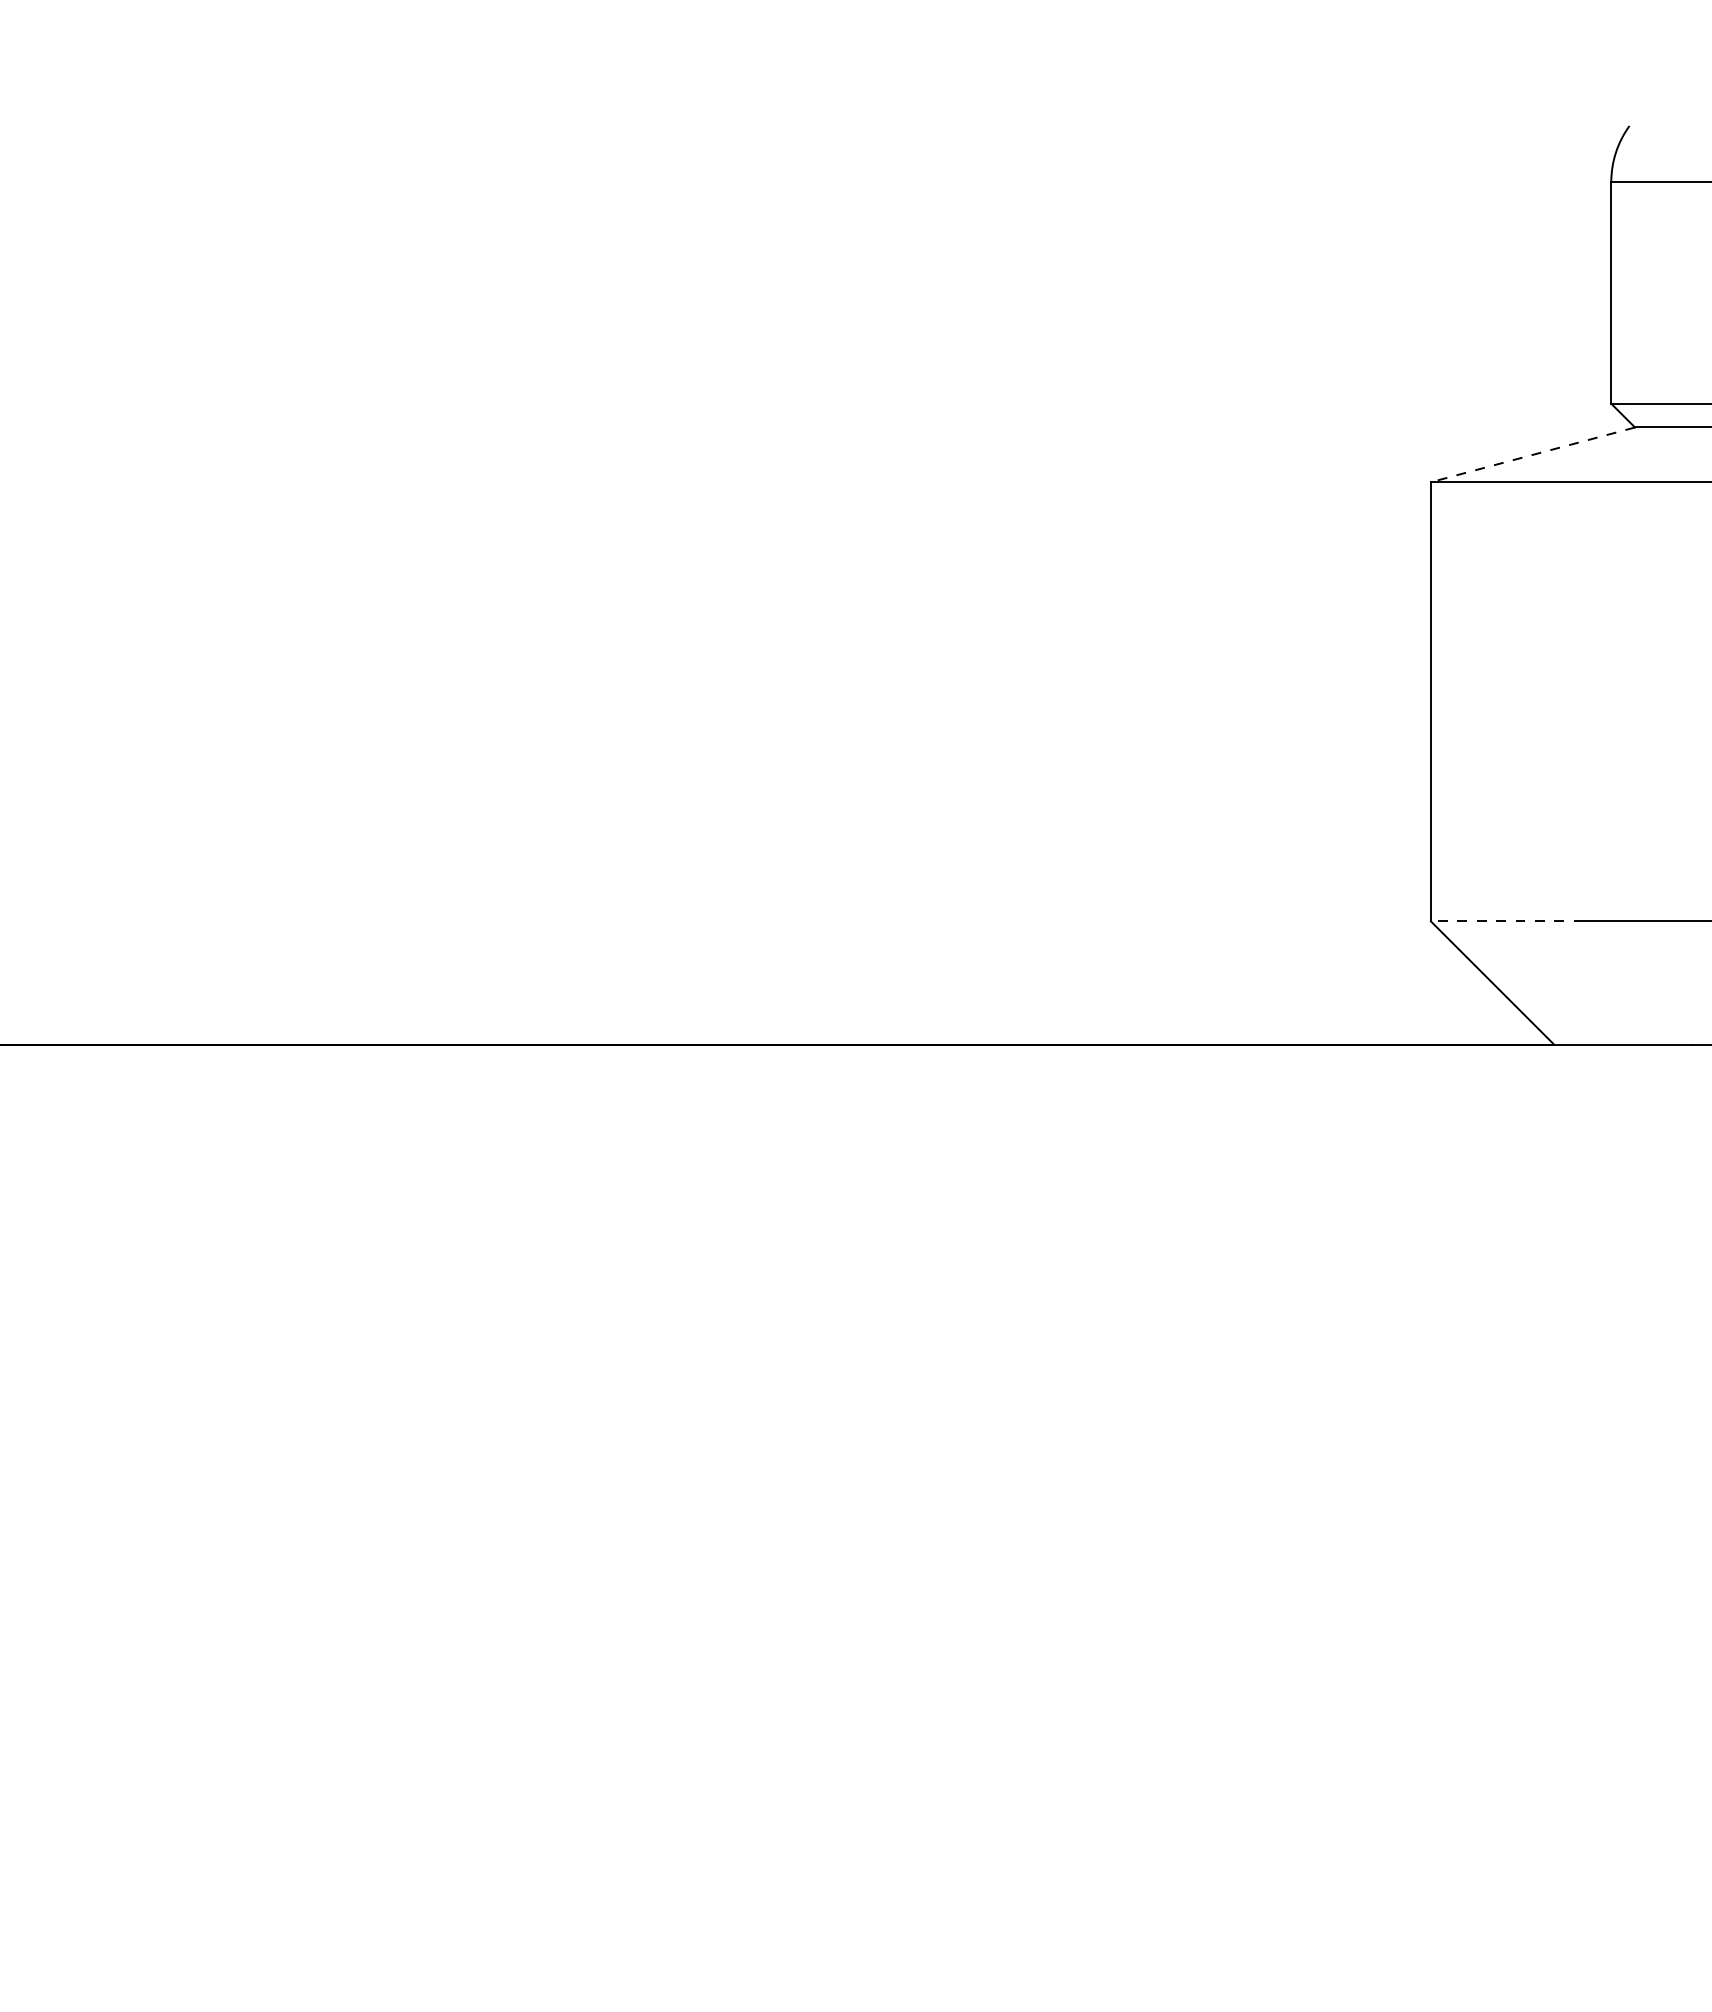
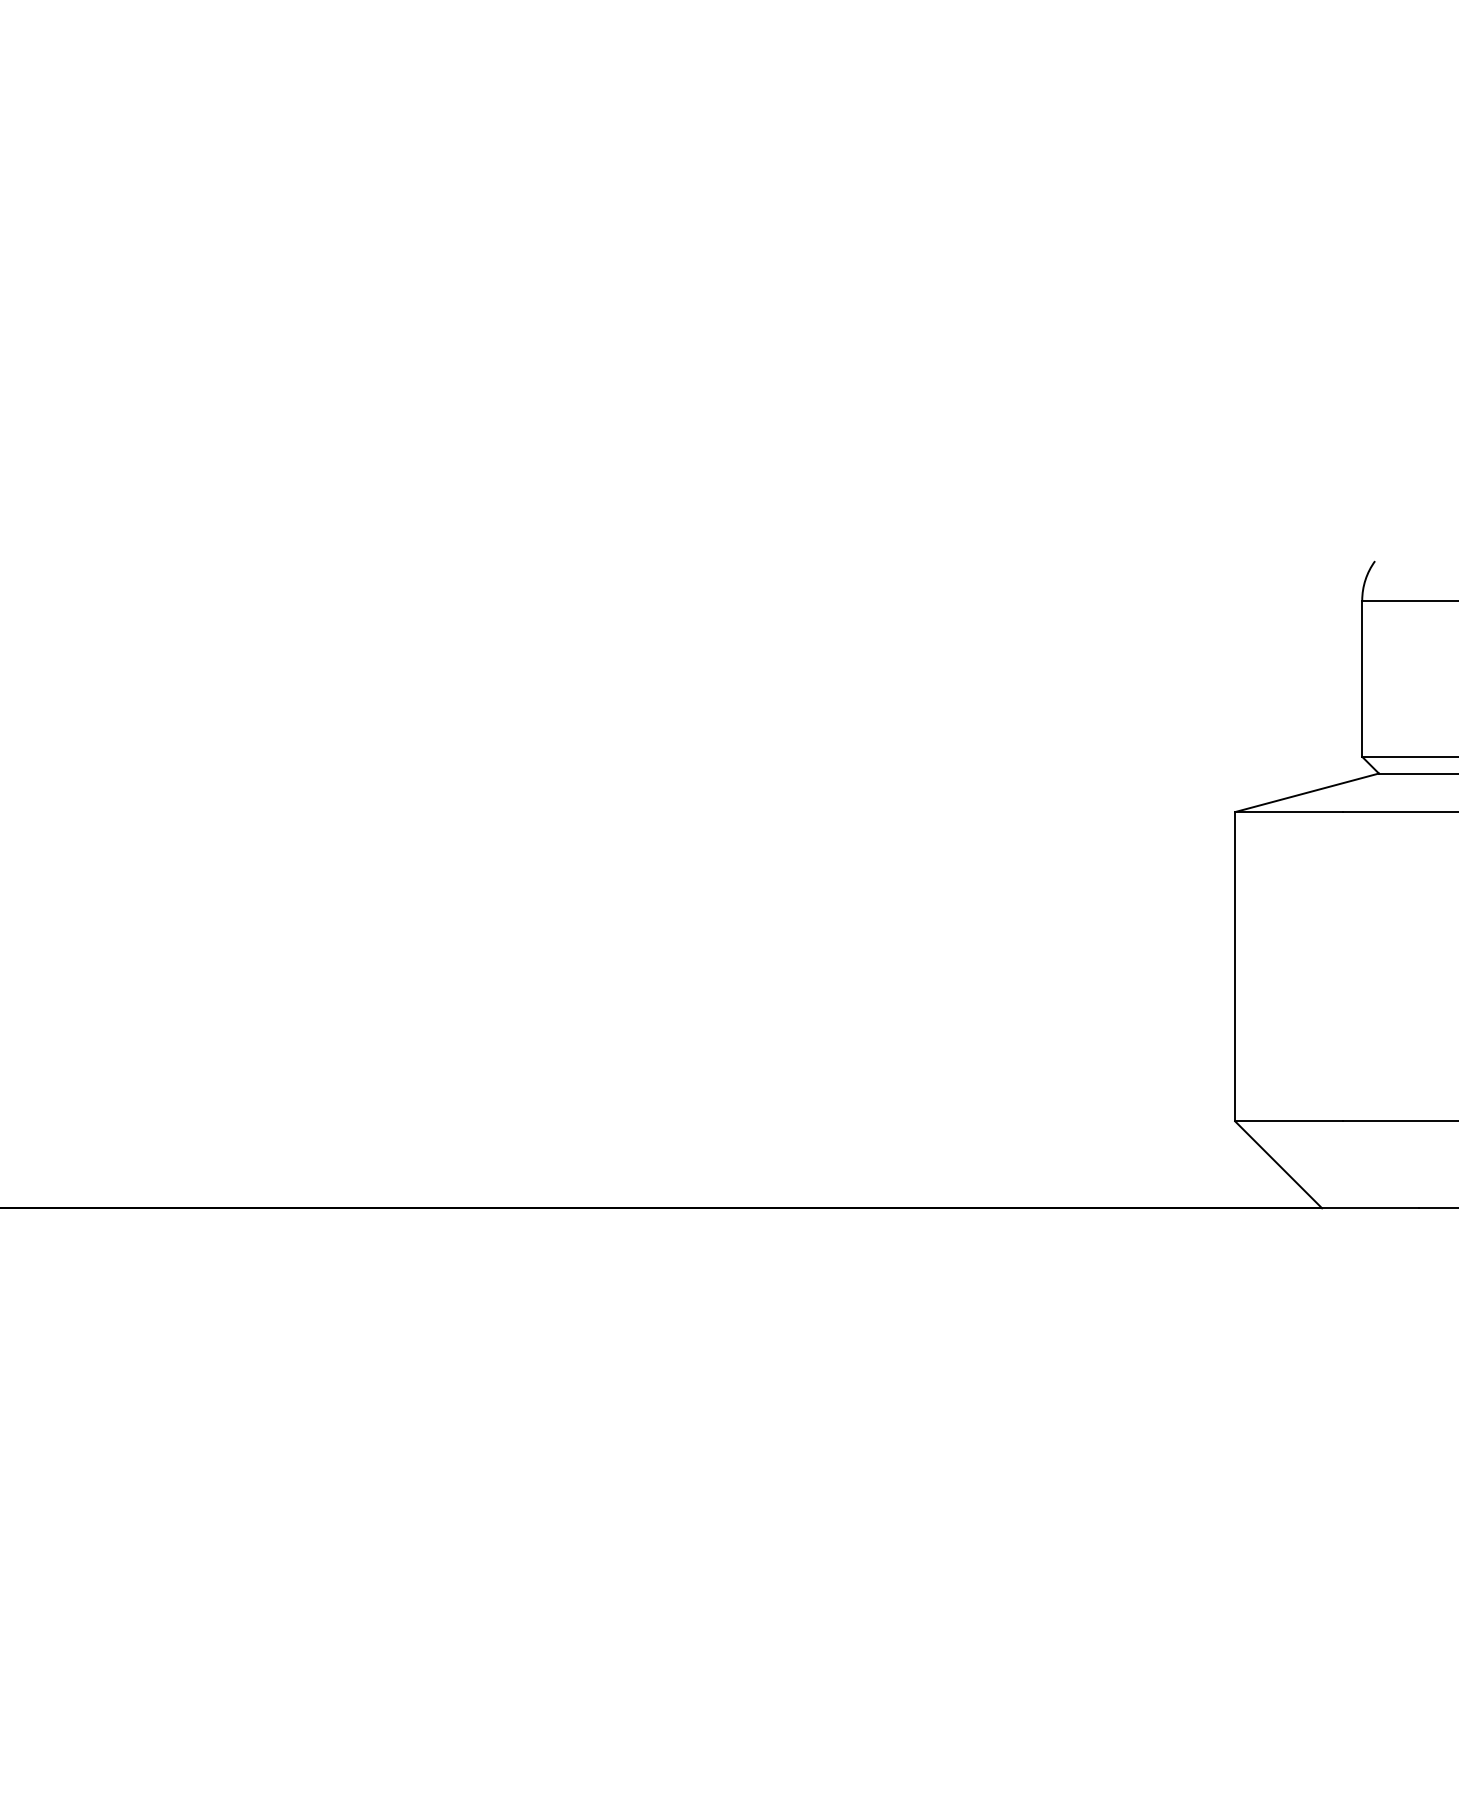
line: (1532, 454) -> (1306, 792), dashed -> solid
line: (1506, 921) -> (1288, 1121), dashed -> solid

